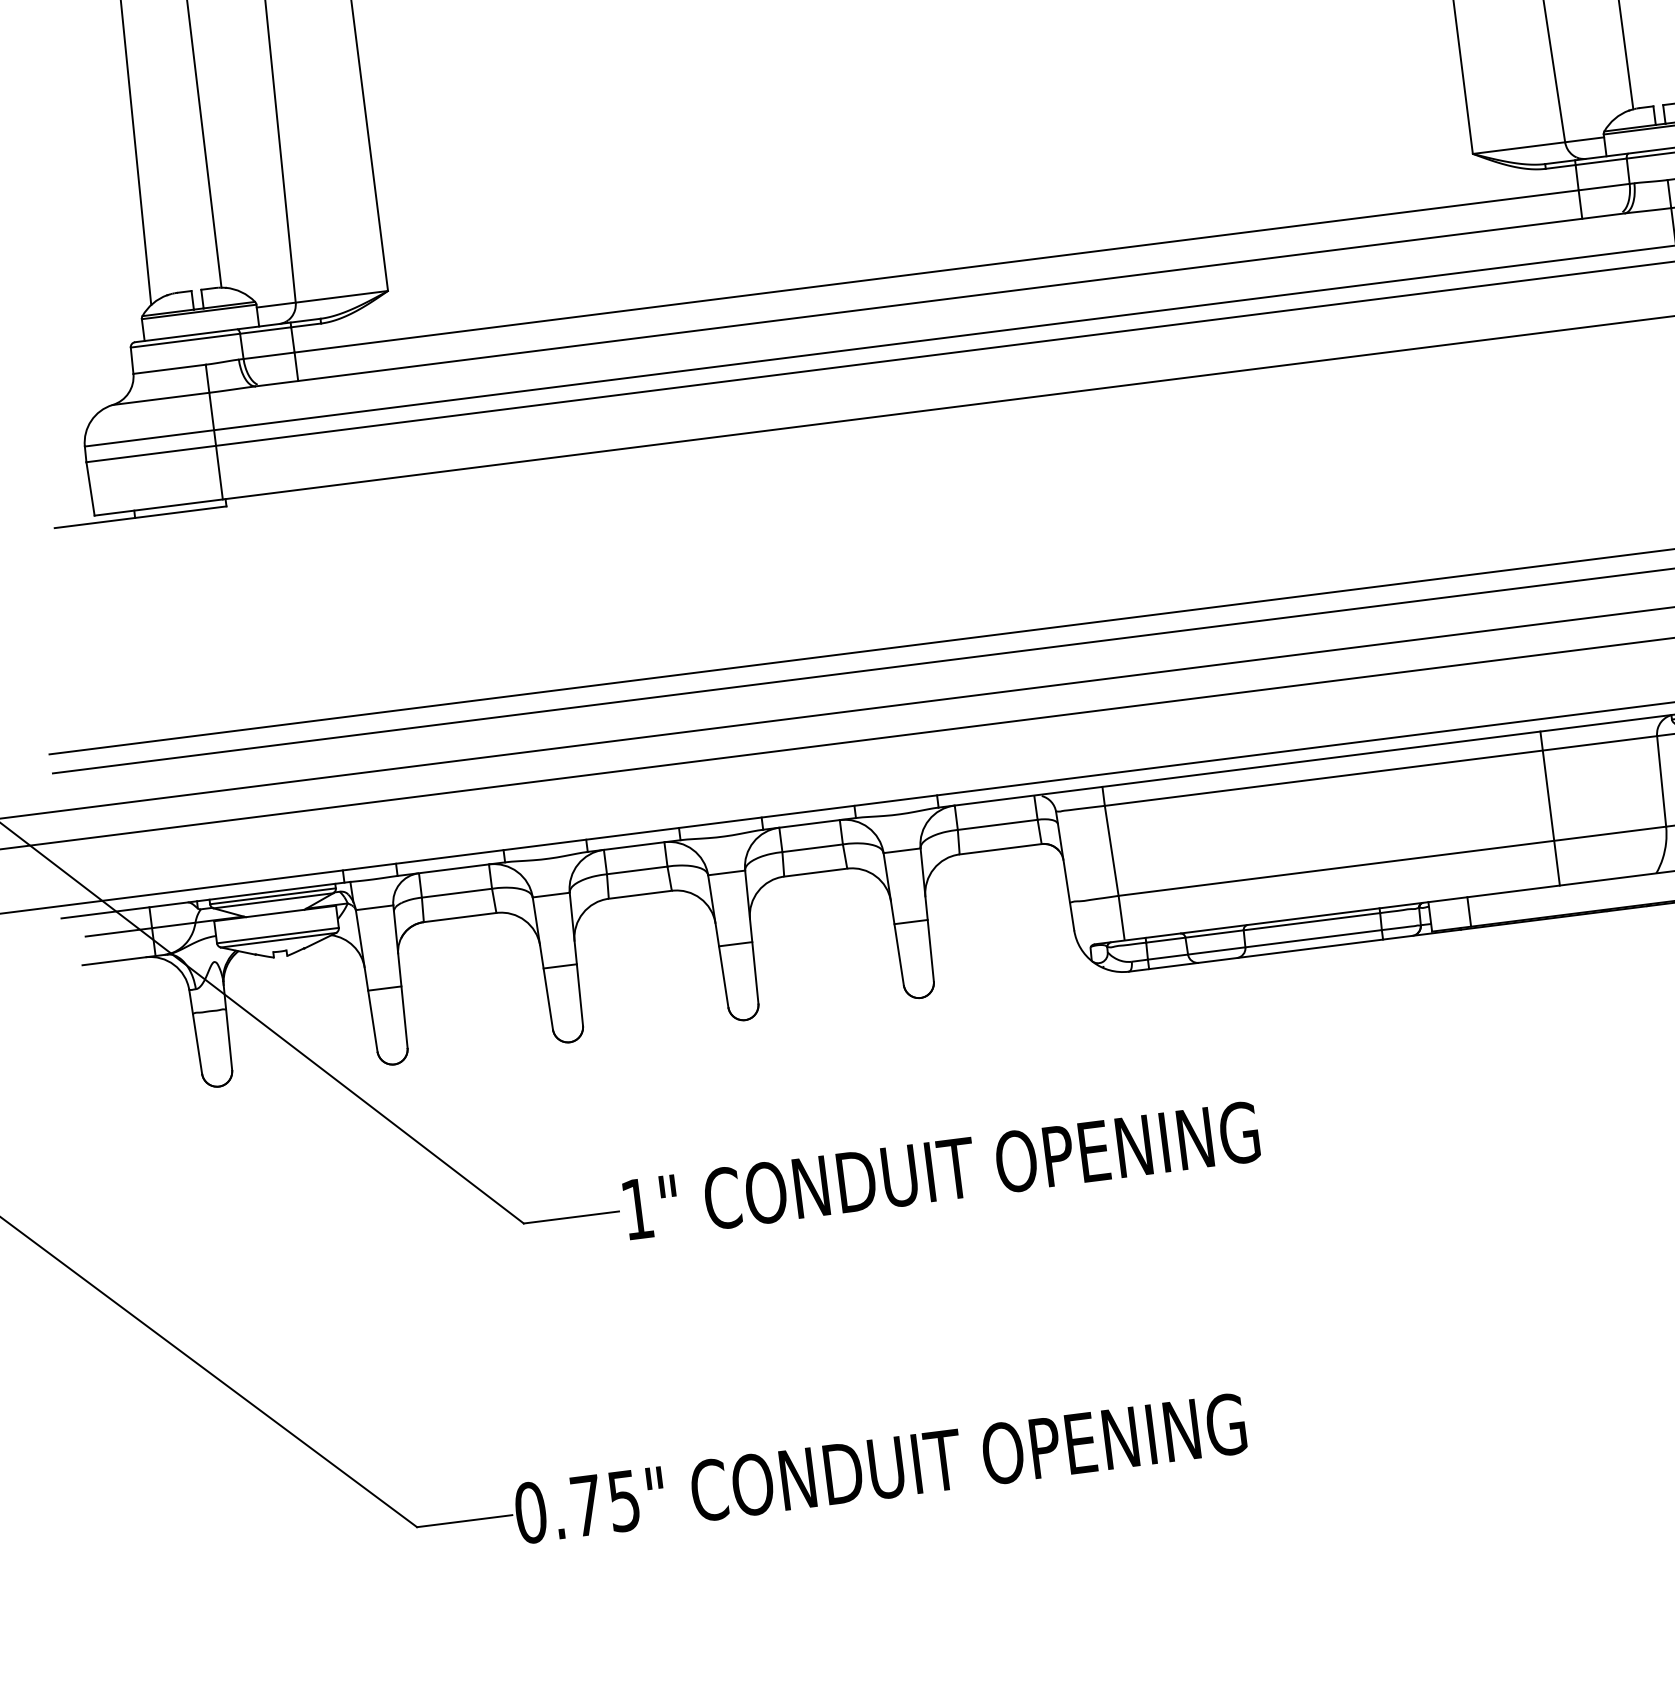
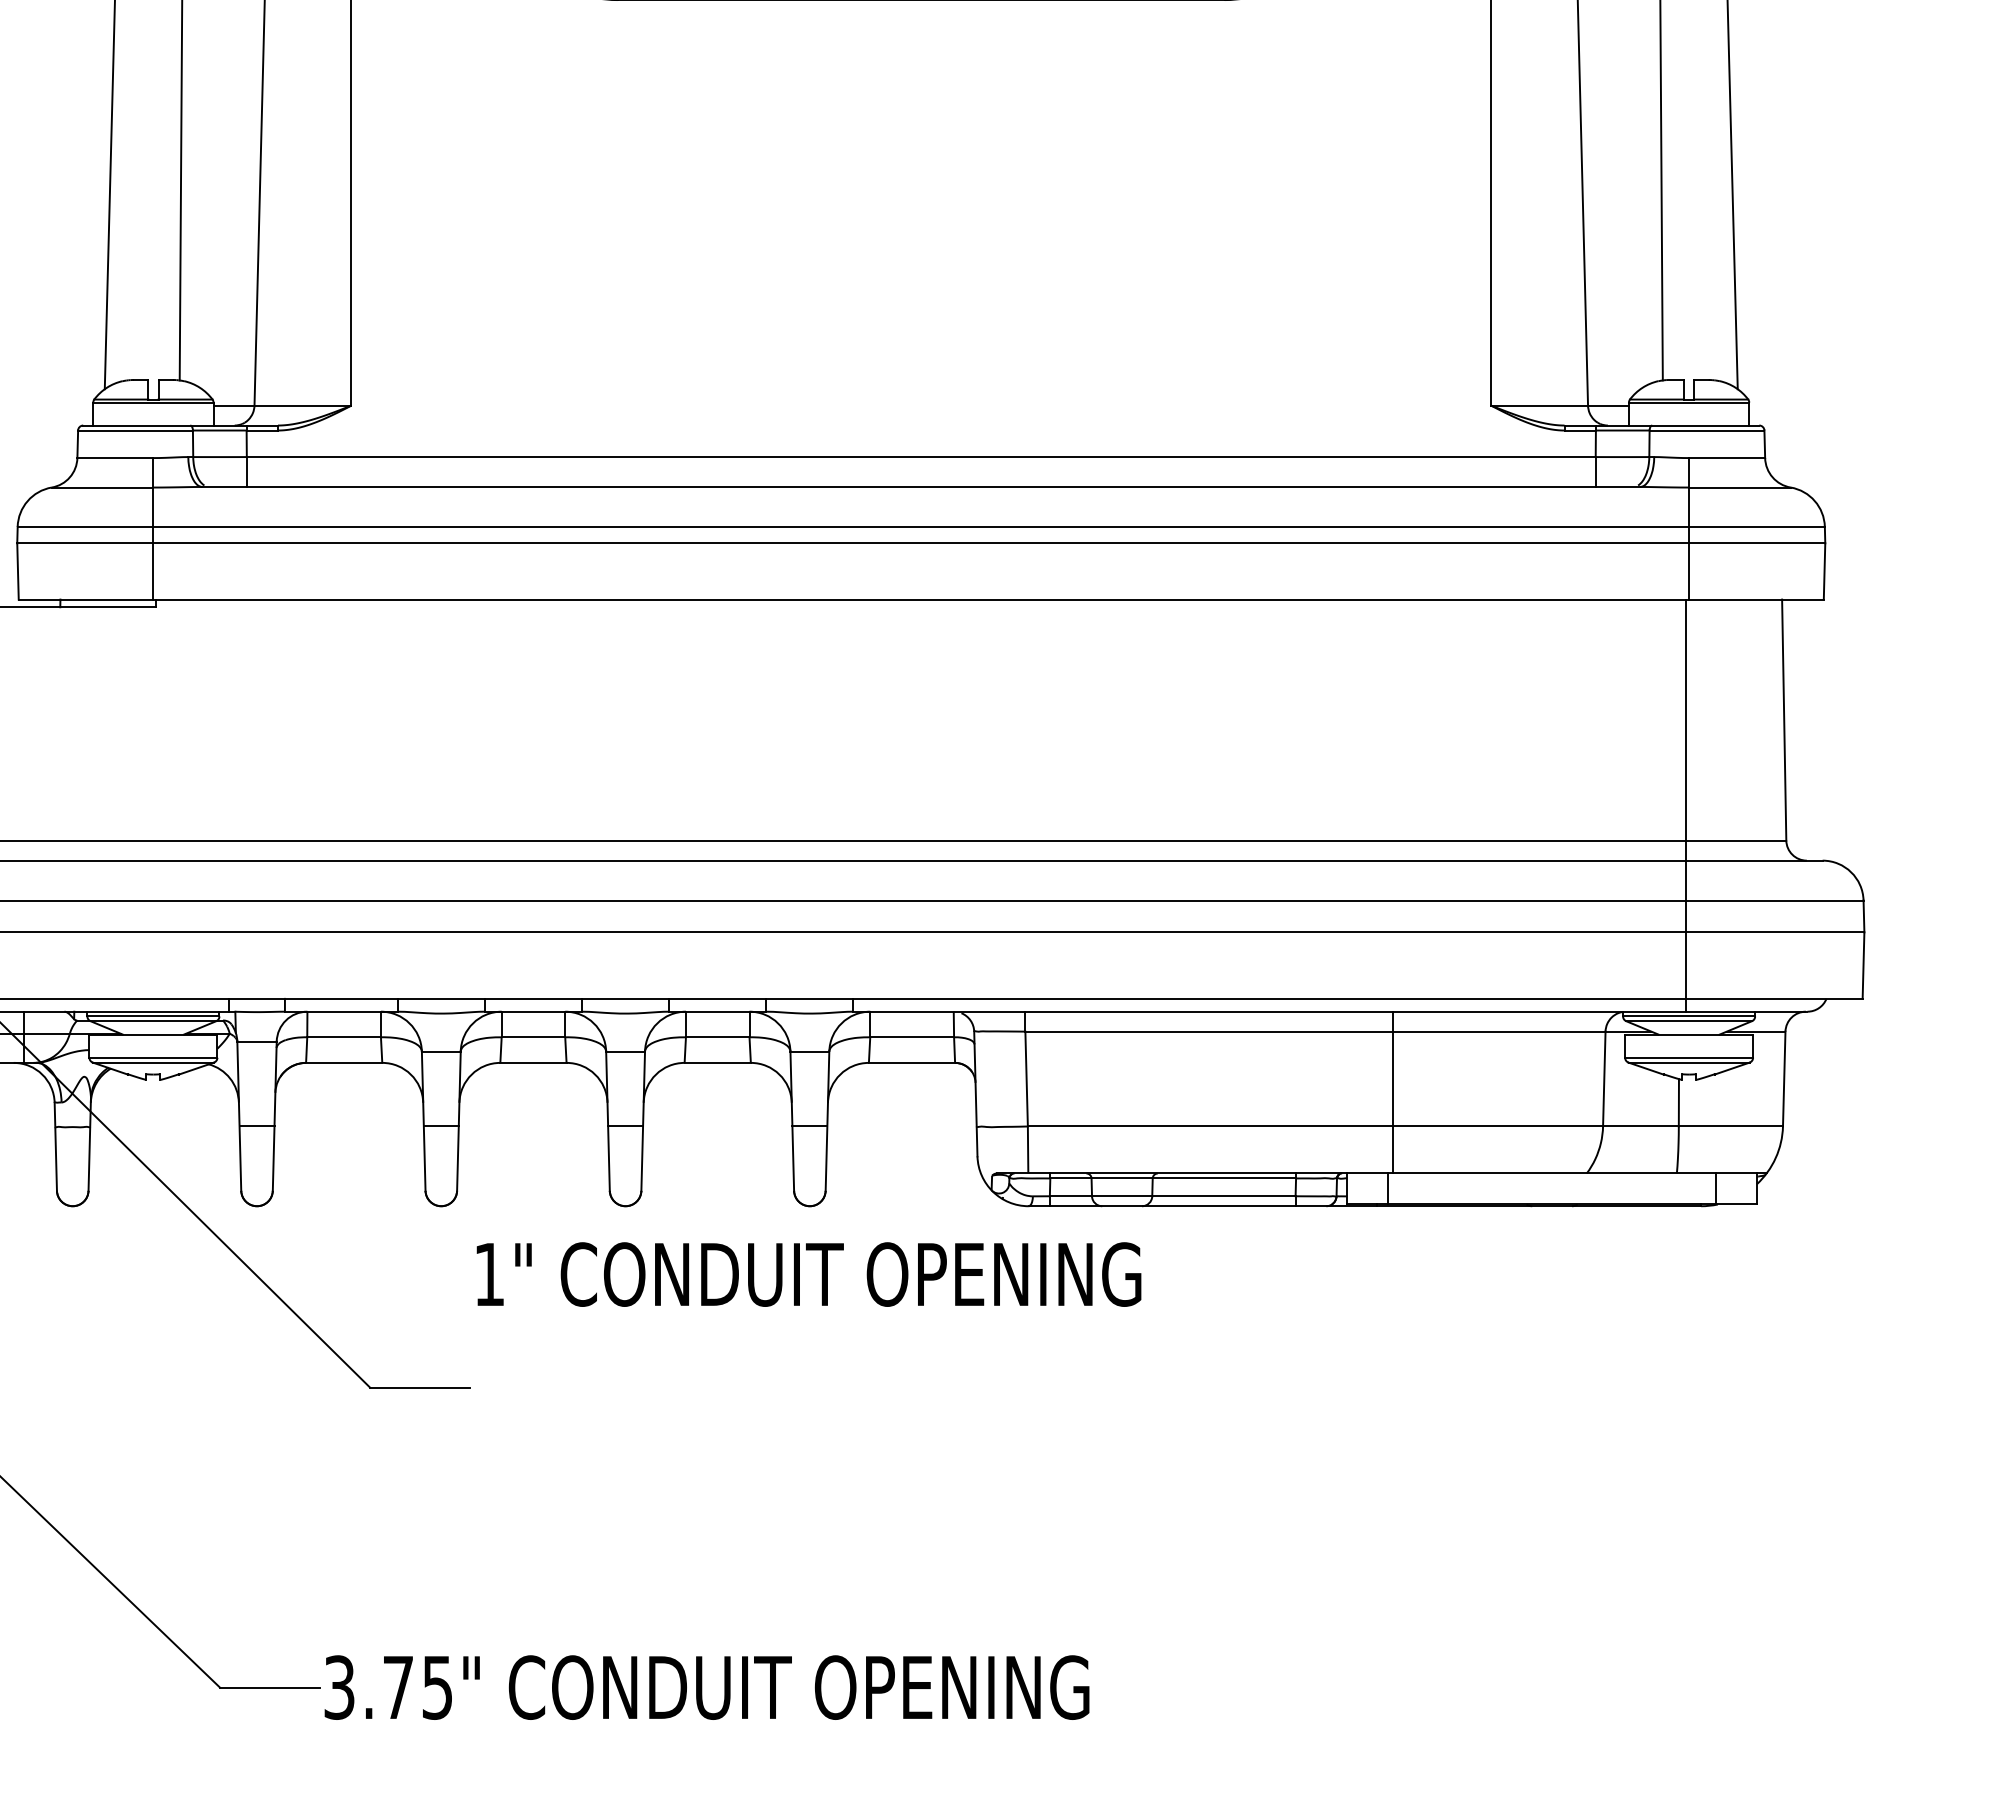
line: (1550, 808) -> (1393, 1092), moved
text: (941, 1170) -> (808, 1274), moved
text: (530, 1512) -> (339, 1687), 0.75" -> 3.75"

